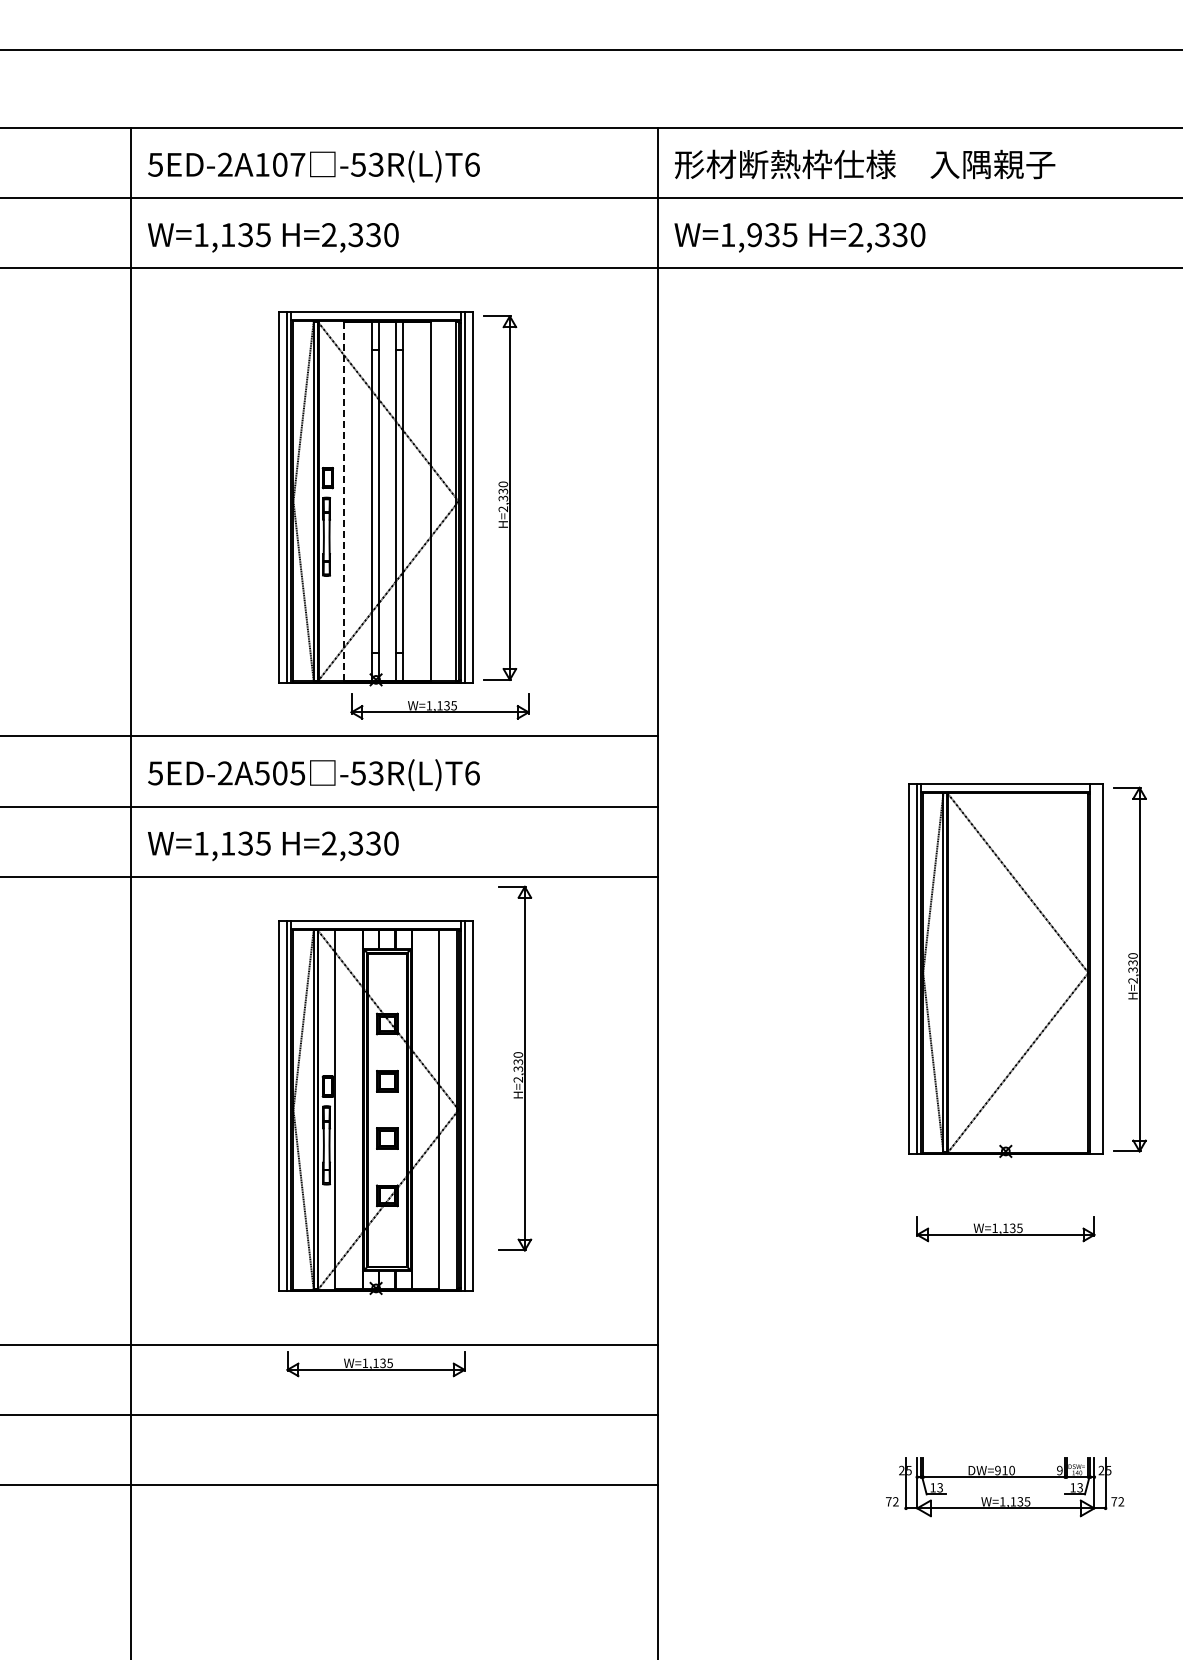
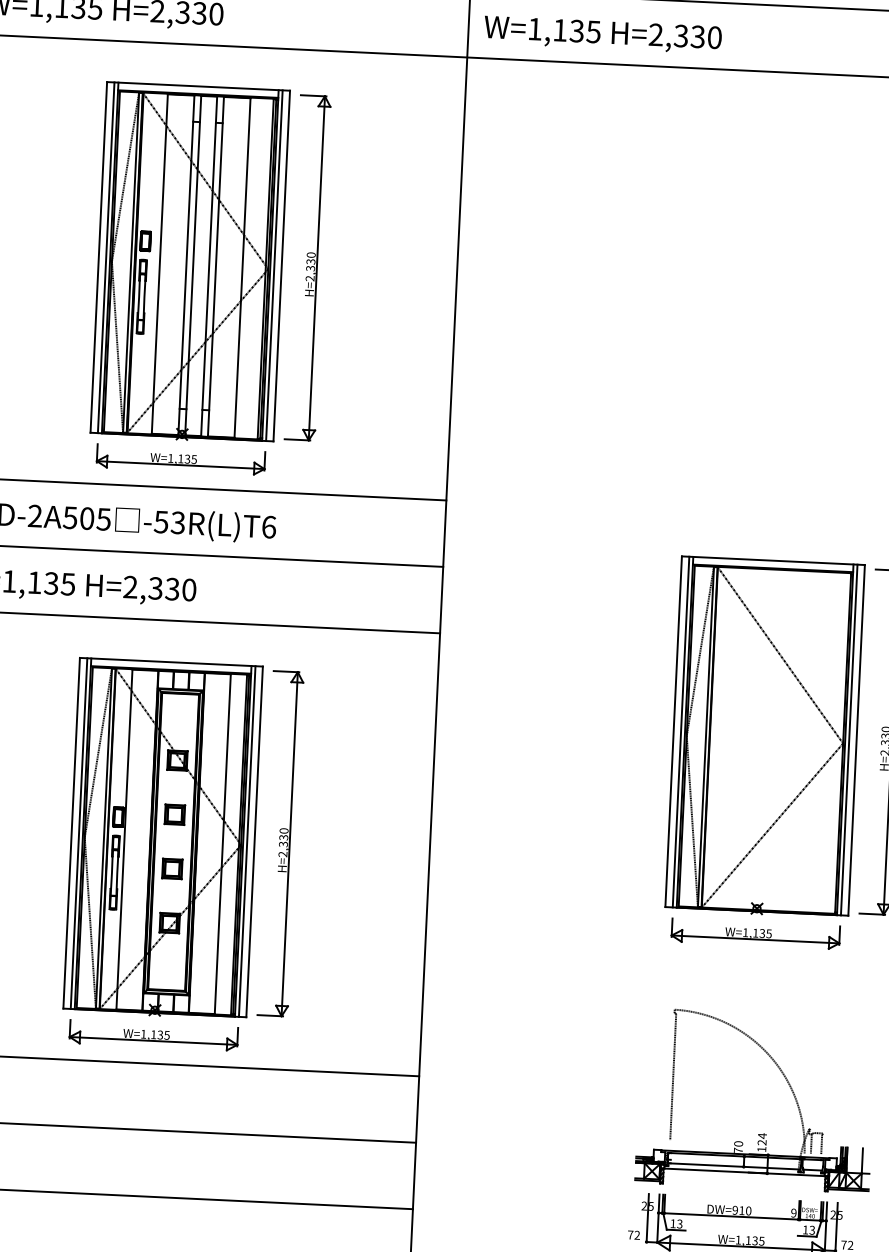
text: (754, 235) -> (560, 30), W=1,935 -> W=1,135
line: (344, 501) -> (160, 264), dashed -> solid
part: (439, 706) -> (180, 459), moved
line: (1094, 968) -> (849, 739), added
part: (515, 1068) -> (280, 843), moved
part: (1005, 1229) -> (755, 934), moved
part: (375, 1364) -> (153, 1035), moved
part: (1024, 1387) -> (764, 1132), added

